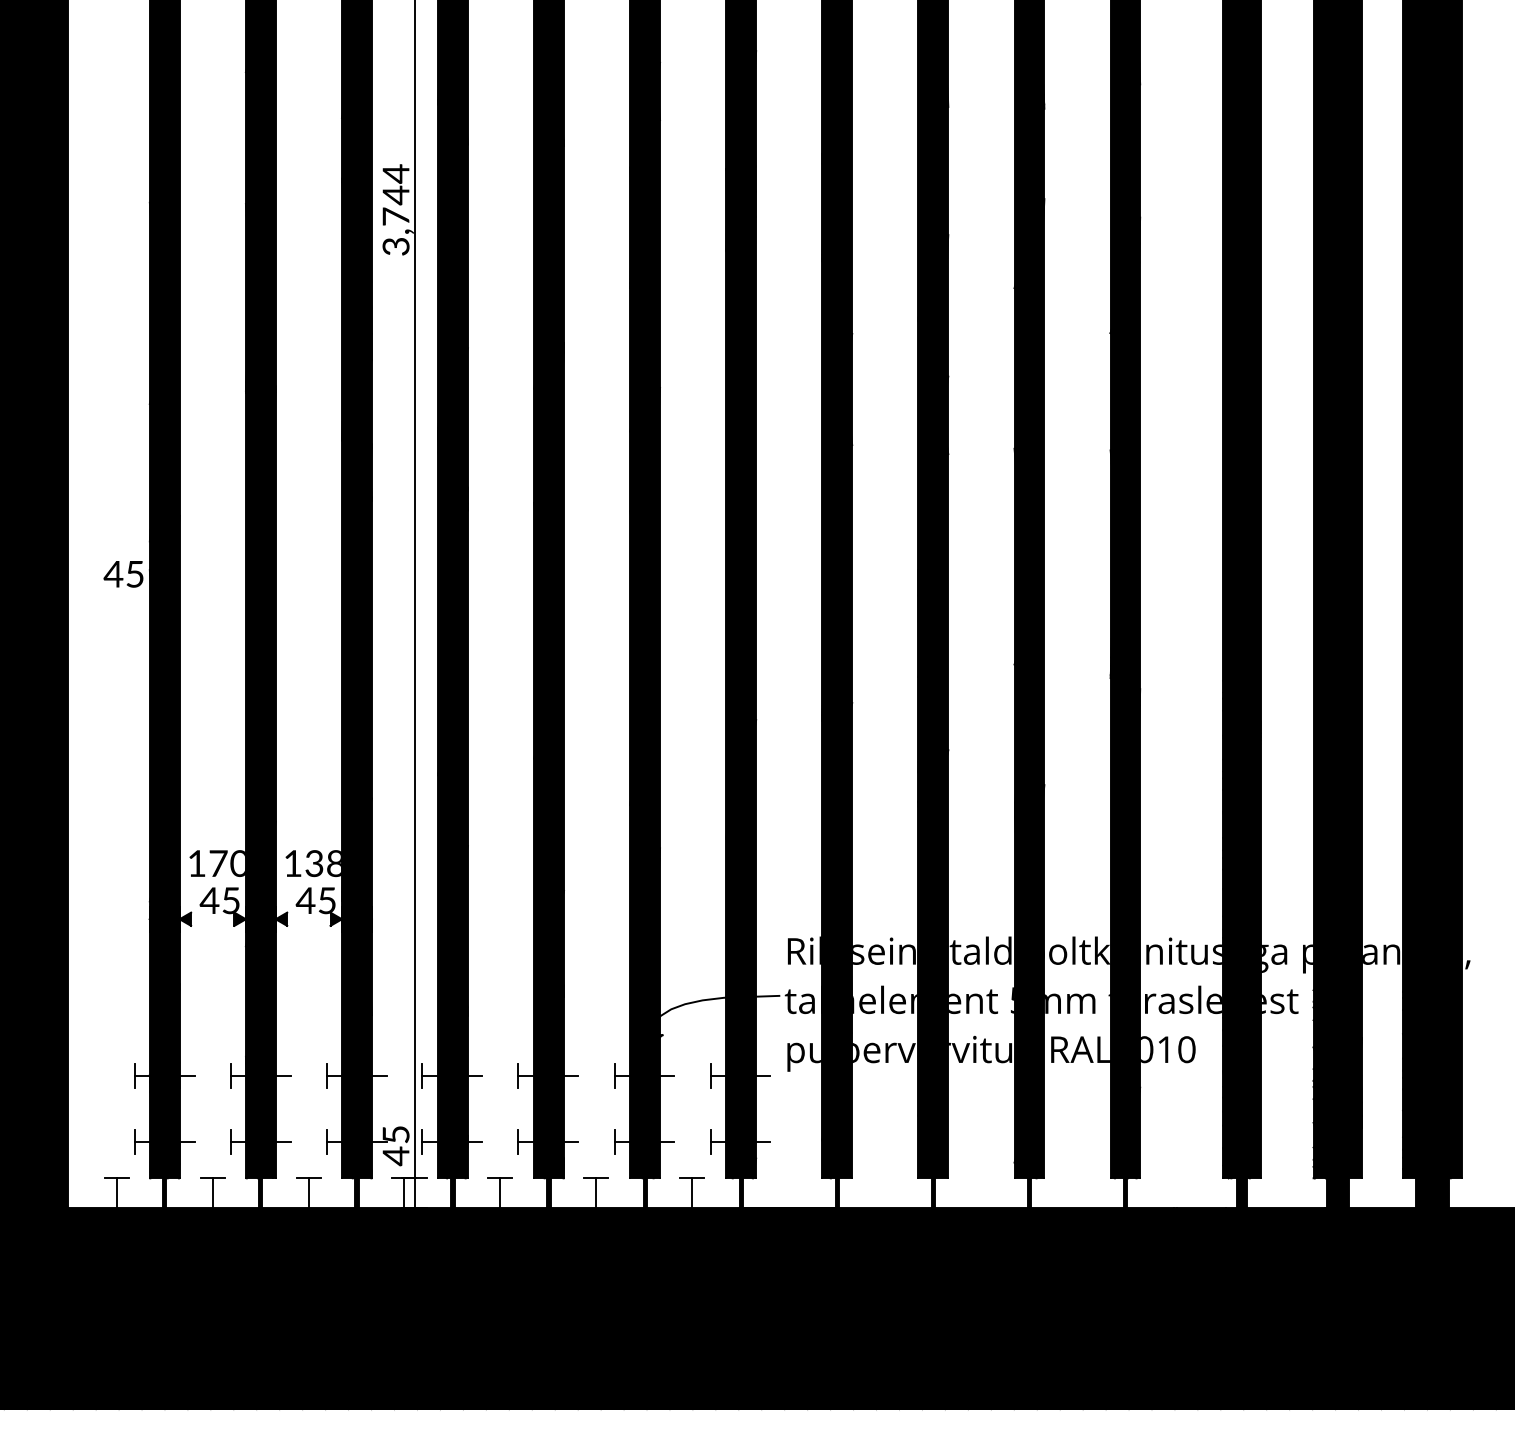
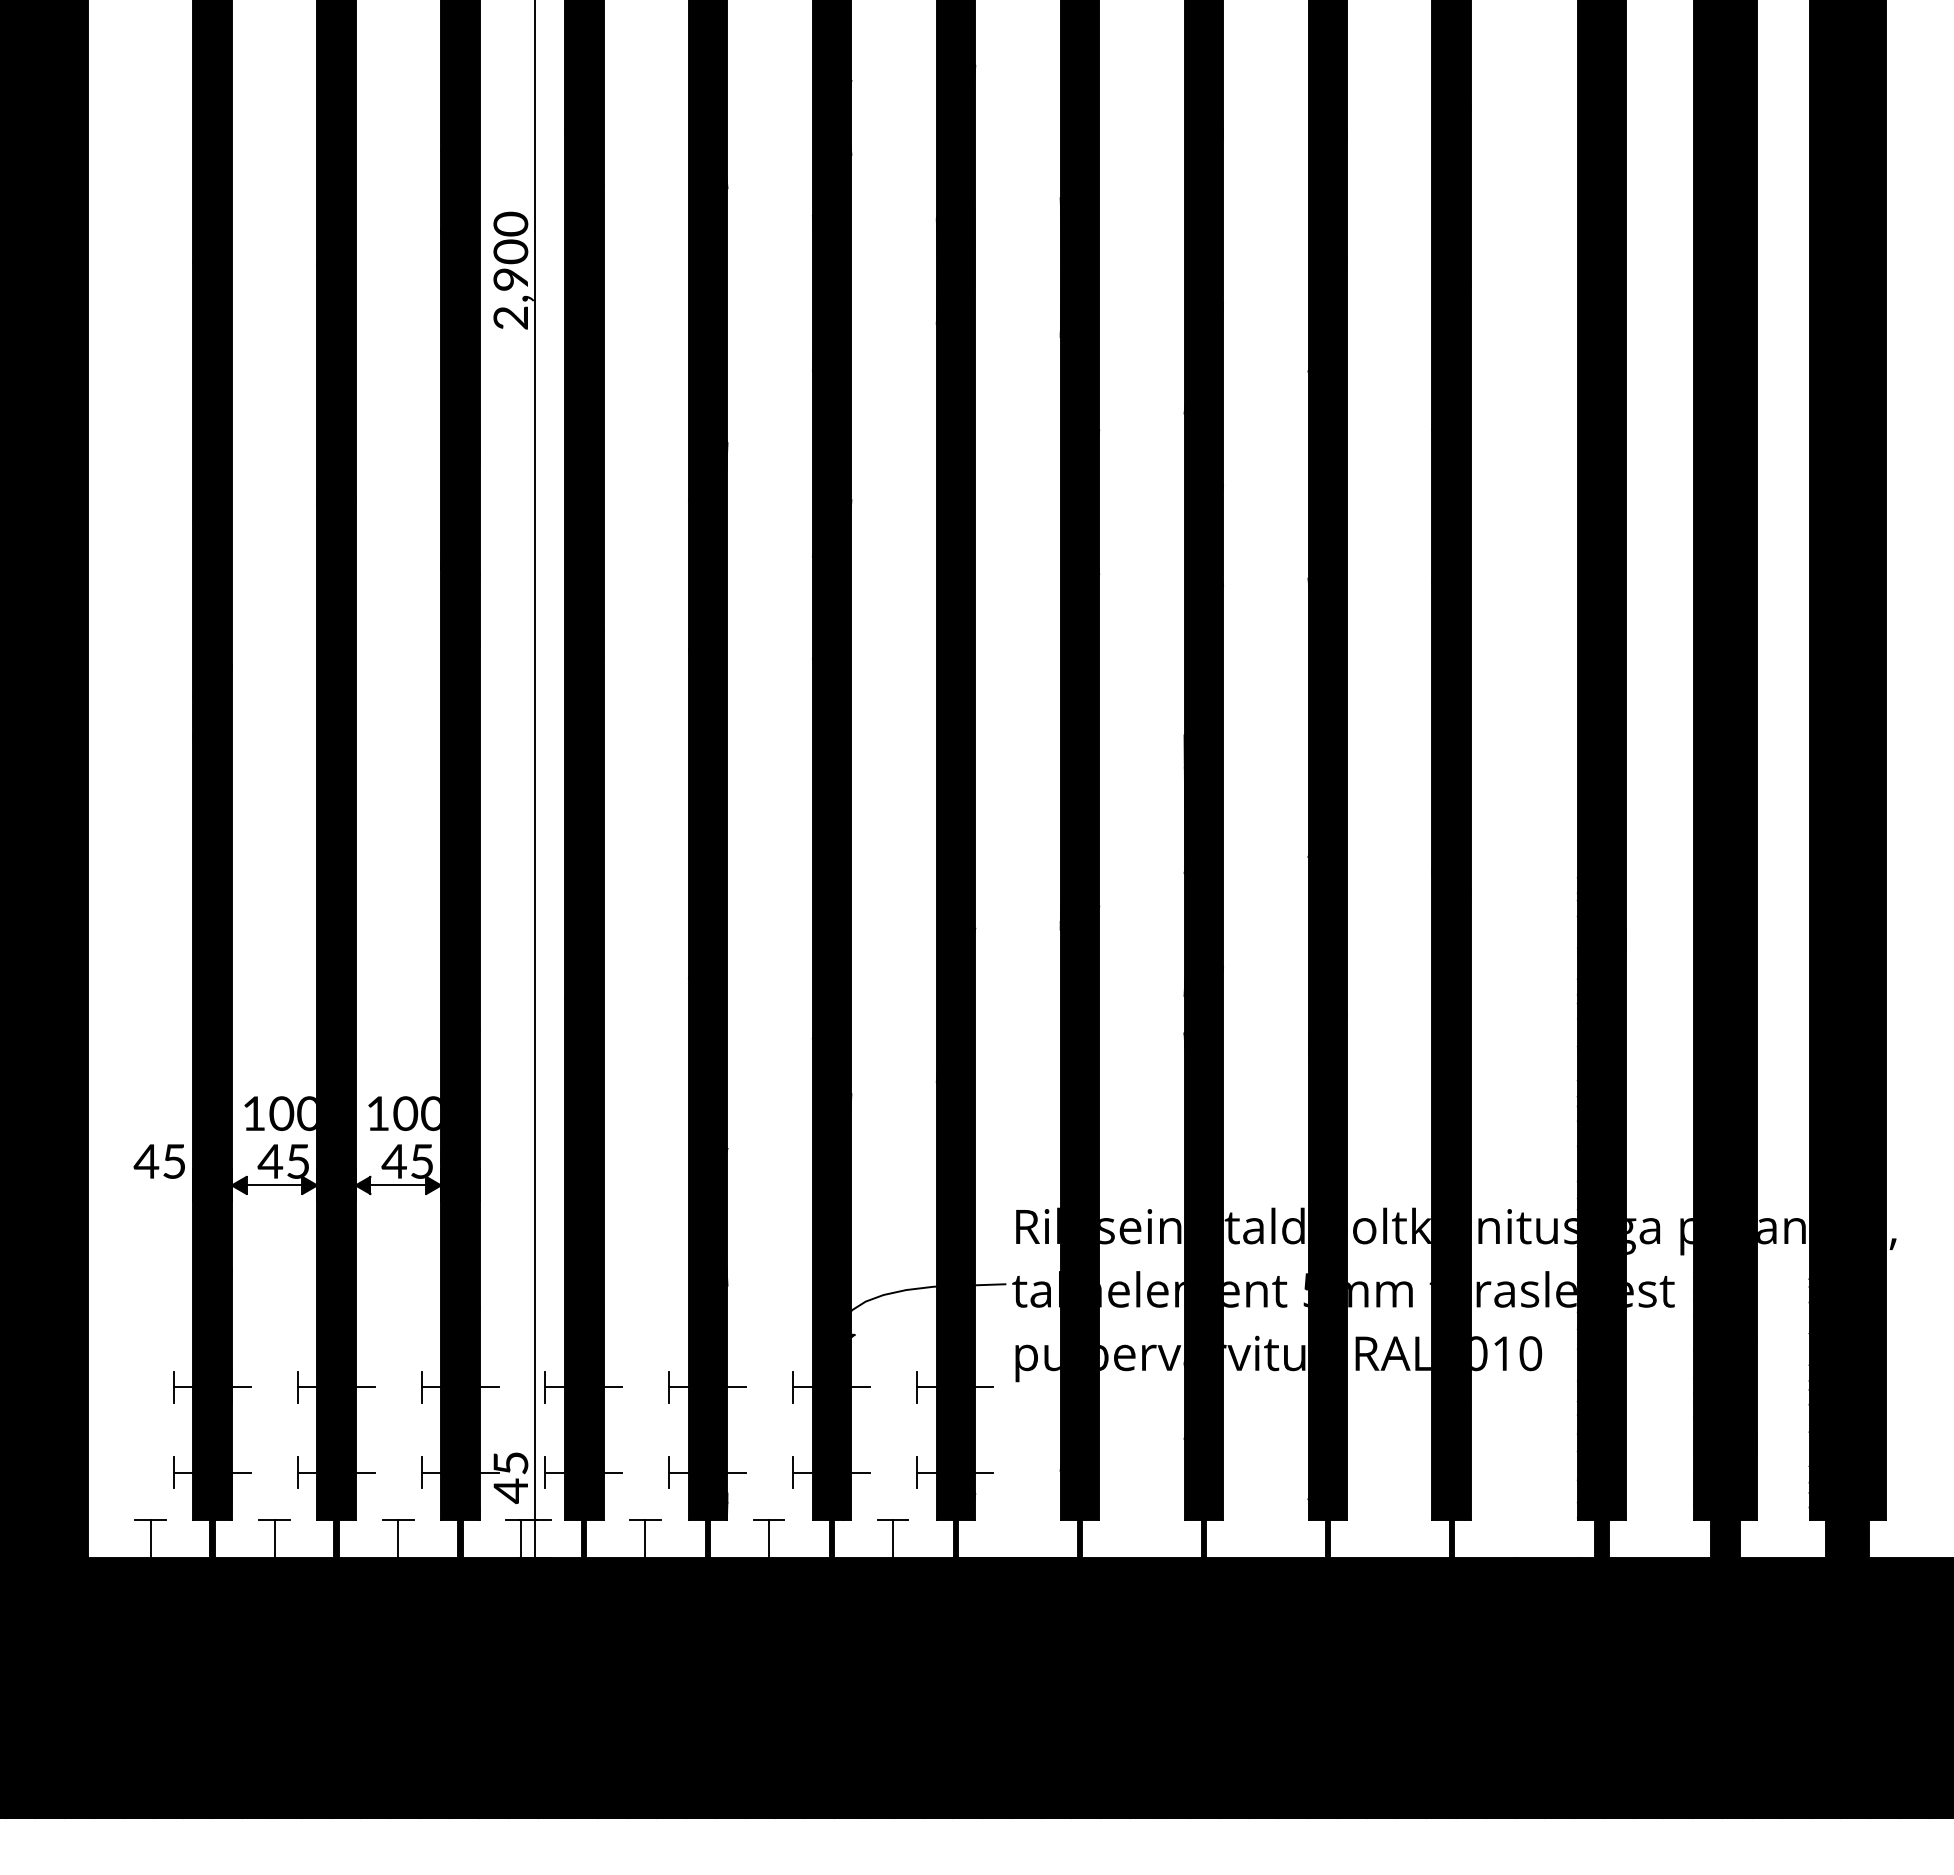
text: (395, 209) -> (510, 270), 3,744 -> 2,900
text: (122, 574) -> (158, 1161), moved
text: (218, 863) -> (281, 1113), 170 -> 100
text: (322, 863) -> (416, 1113), 138 -> 100
line: (212, 919) -> (274, 1185), added
line: (308, 919) -> (398, 1185), added

